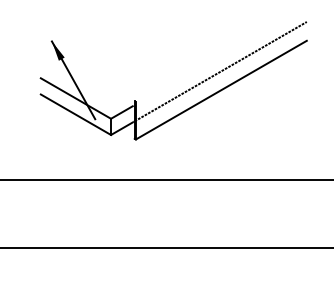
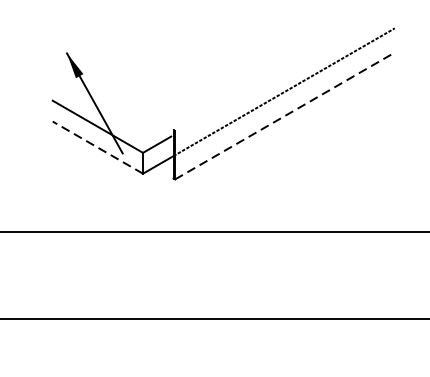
line: (221, 90) -> (285, 116), solid -> dashed
line: (75, 114) -> (97, 147), solid -> dashed

